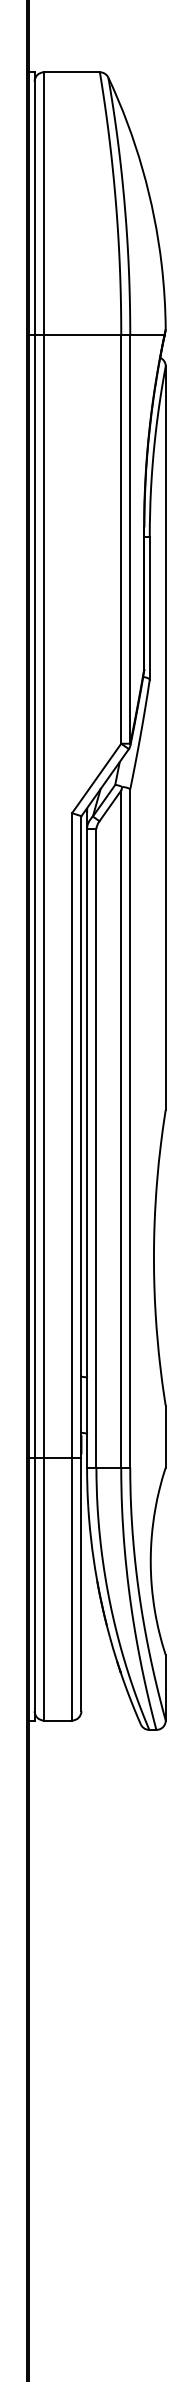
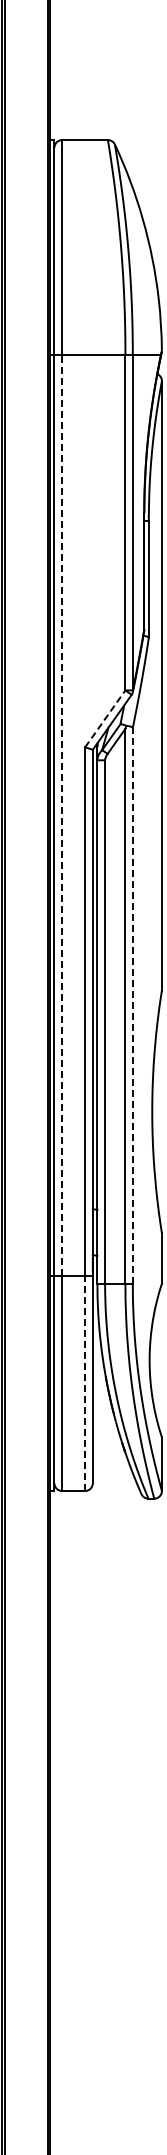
line: (96, 777) -> (105, 718), solid -> dashed
line: (44, 896) -> (62, 815), solid -> dashed
line: (129, 1128) -> (132, 1005), solid -> dashed
line: (72, 1589) -> (85, 1383), solid -> dashed

